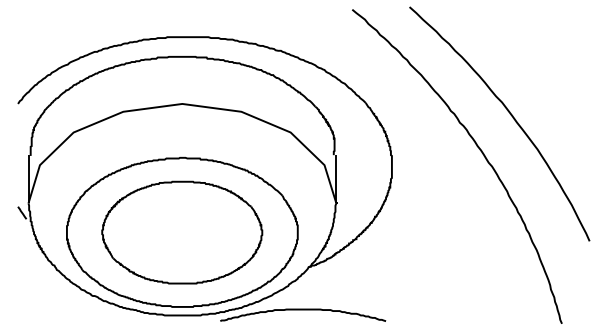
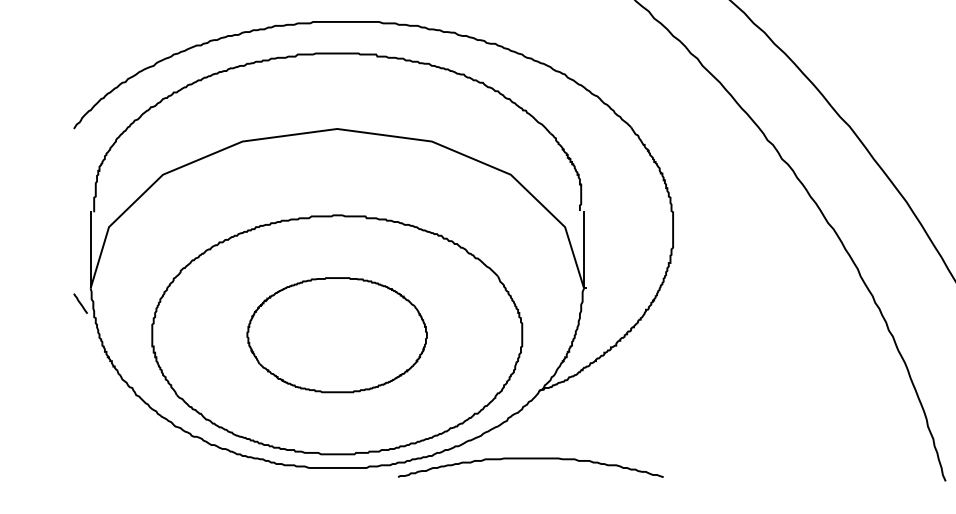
part: (182, 232) -> (337, 335), size x0.7

